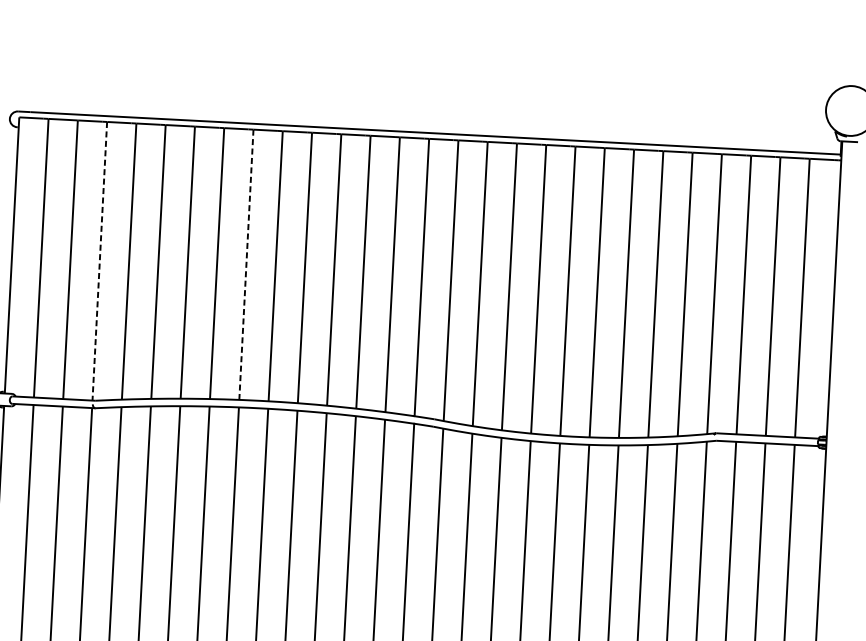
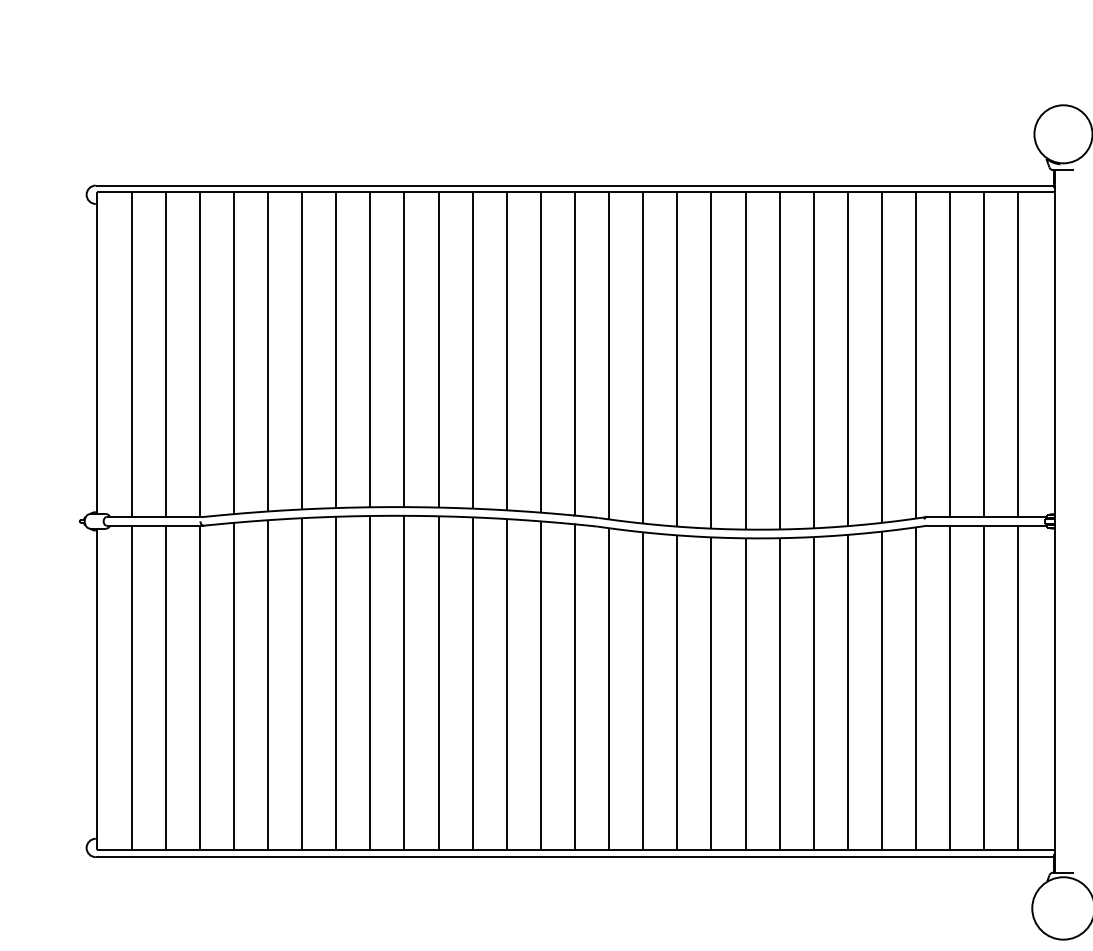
line: (99, 261) -> (199, 355), dashed -> solid
line: (246, 265) -> (370, 350), dashed -> solid

